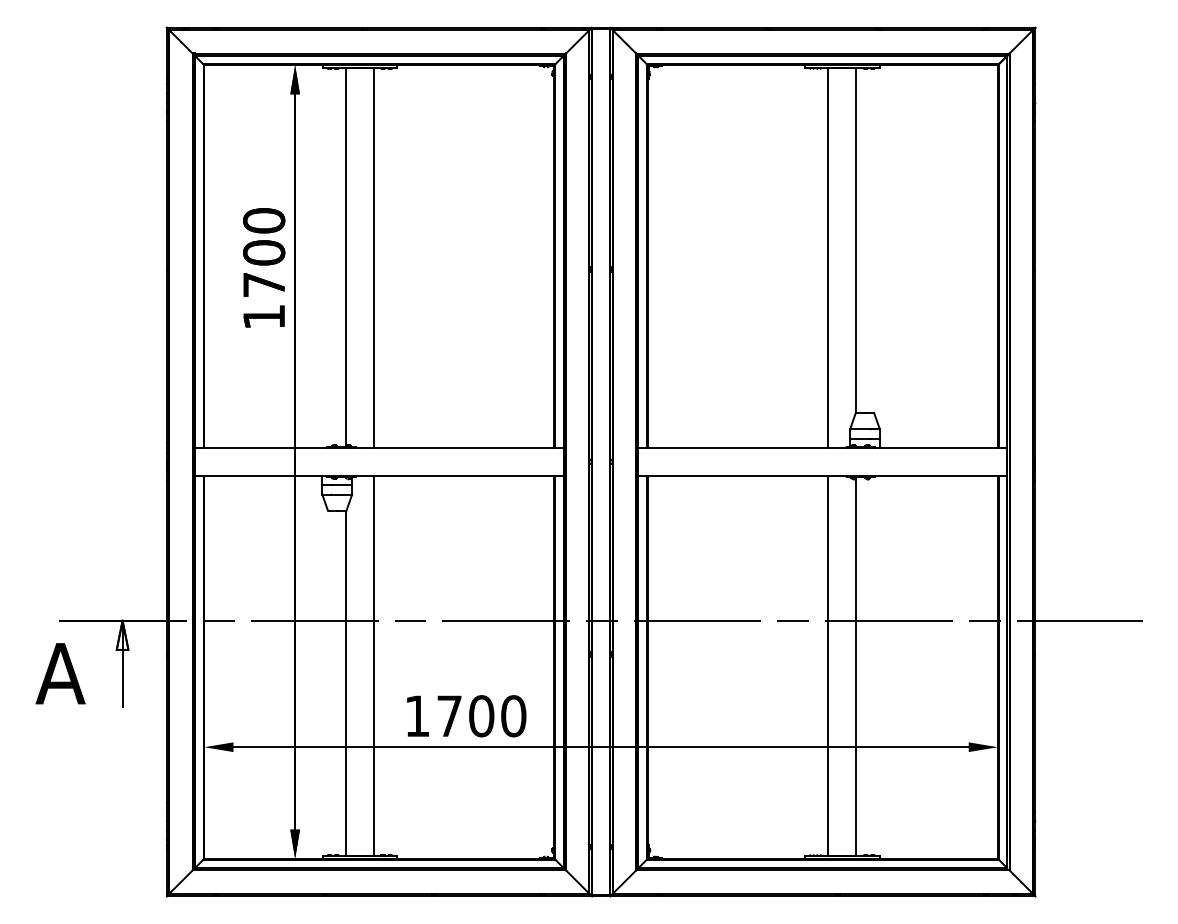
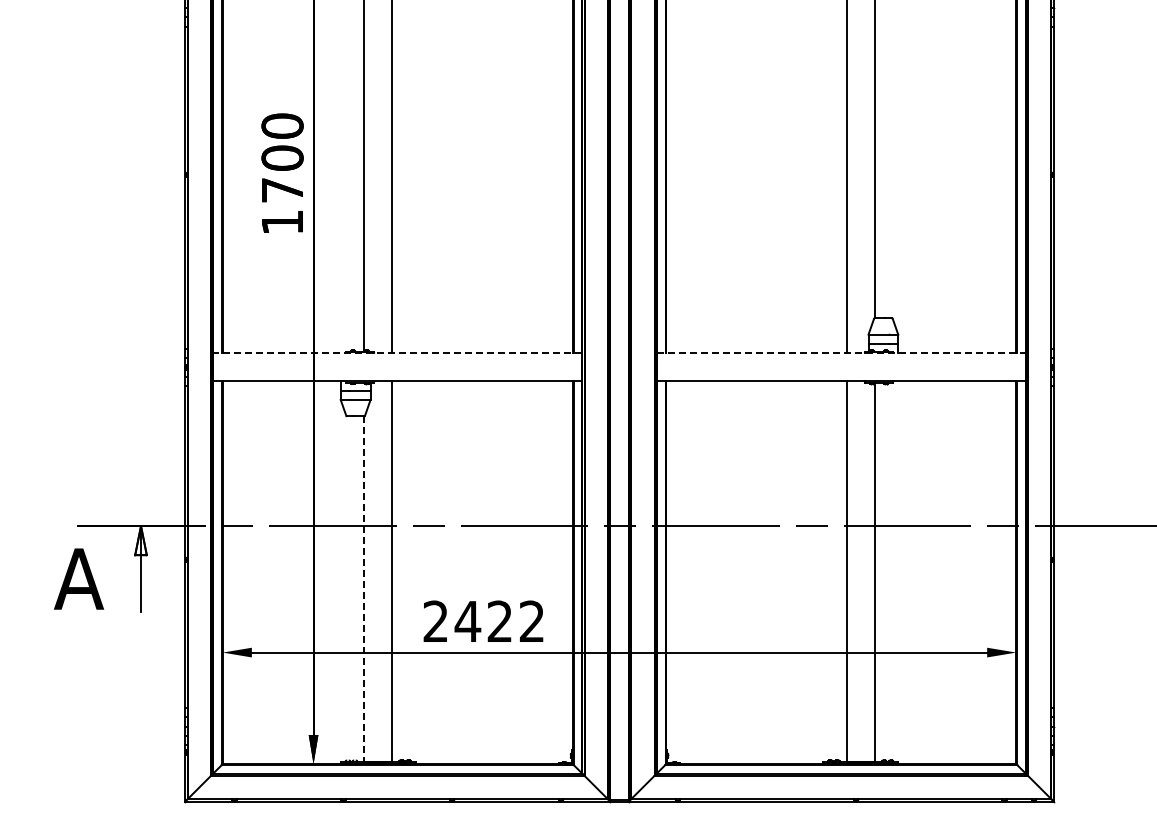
line: (378, 447) -> (396, 352), solid -> dashed
line: (823, 447) -> (841, 352), solid -> dashed
line: (345, 683) -> (363, 588), solid -> dashed
text: (465, 716) -> (483, 621), 1700 -> 2422

